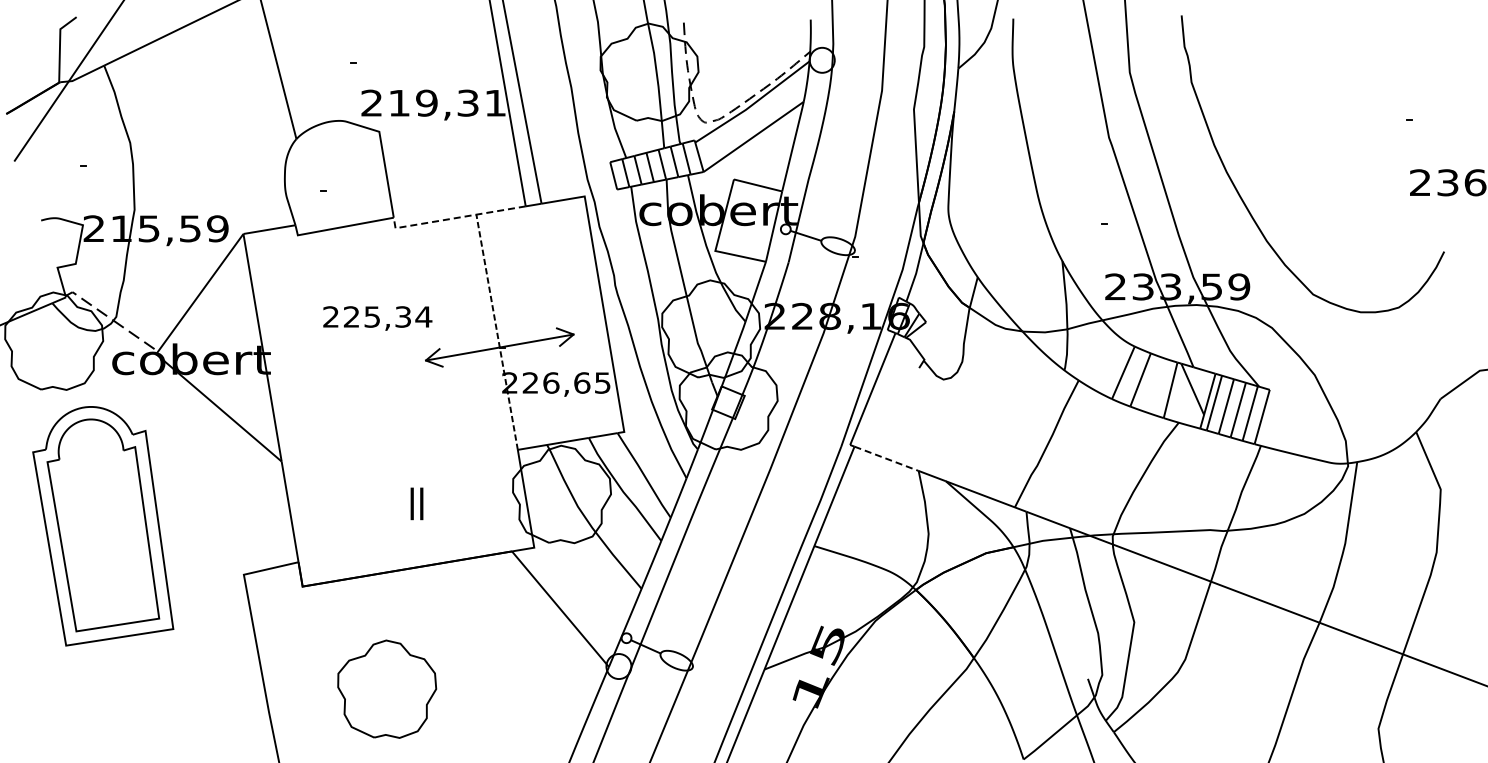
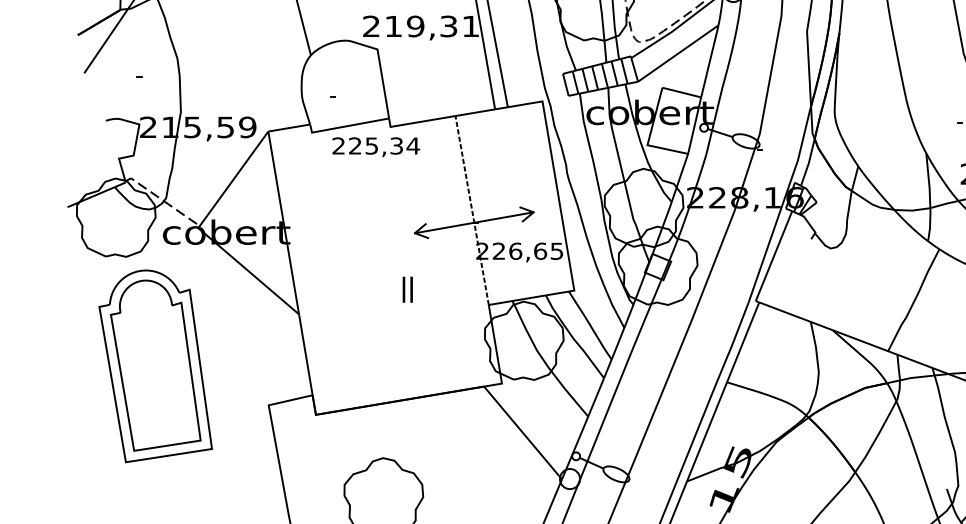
line: (454, 218) -> (437, 119), dashed -> solid
text: (377, 318) -> (376, 147), moved
line: (887, 458) -> (785, 311), dashed -> solid
text: (416, 503) -> (407, 289), moved

